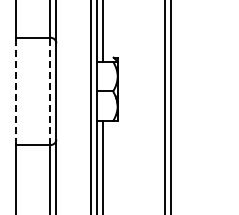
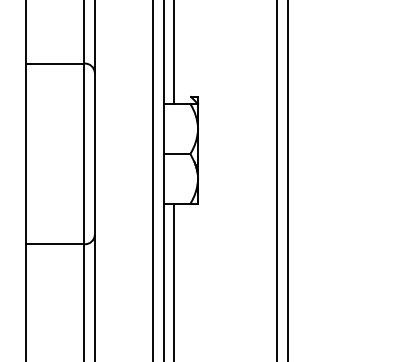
line: (15, 91) -> (25, 154), dashed -> solid
line: (50, 91) -> (84, 154), dashed -> solid

